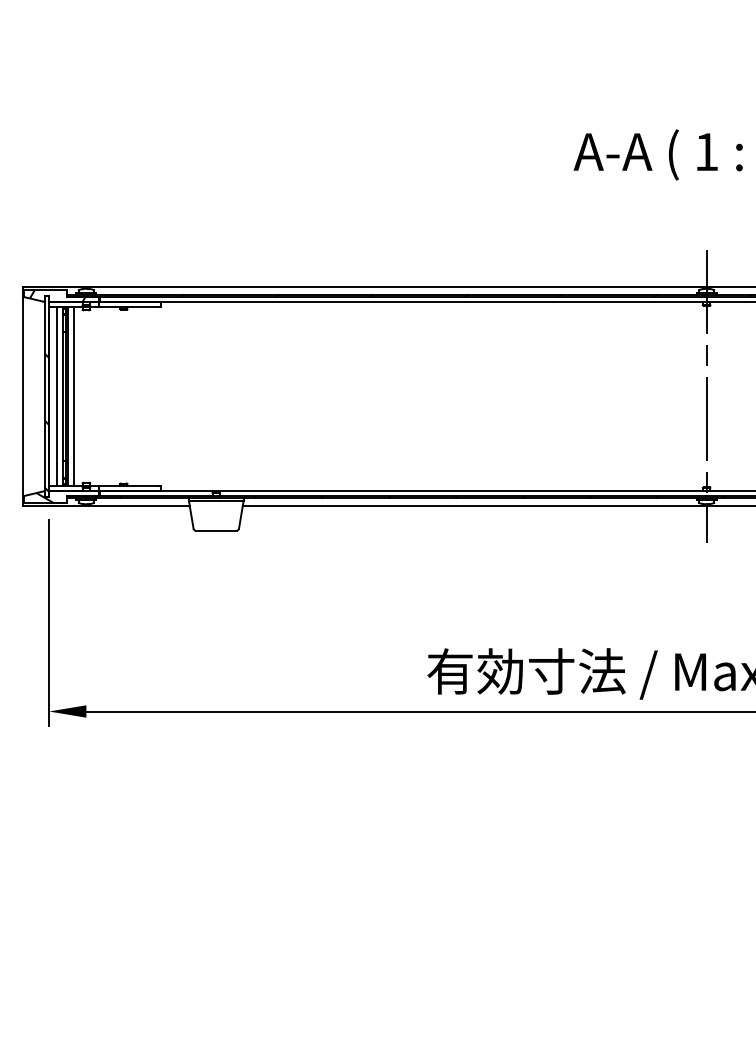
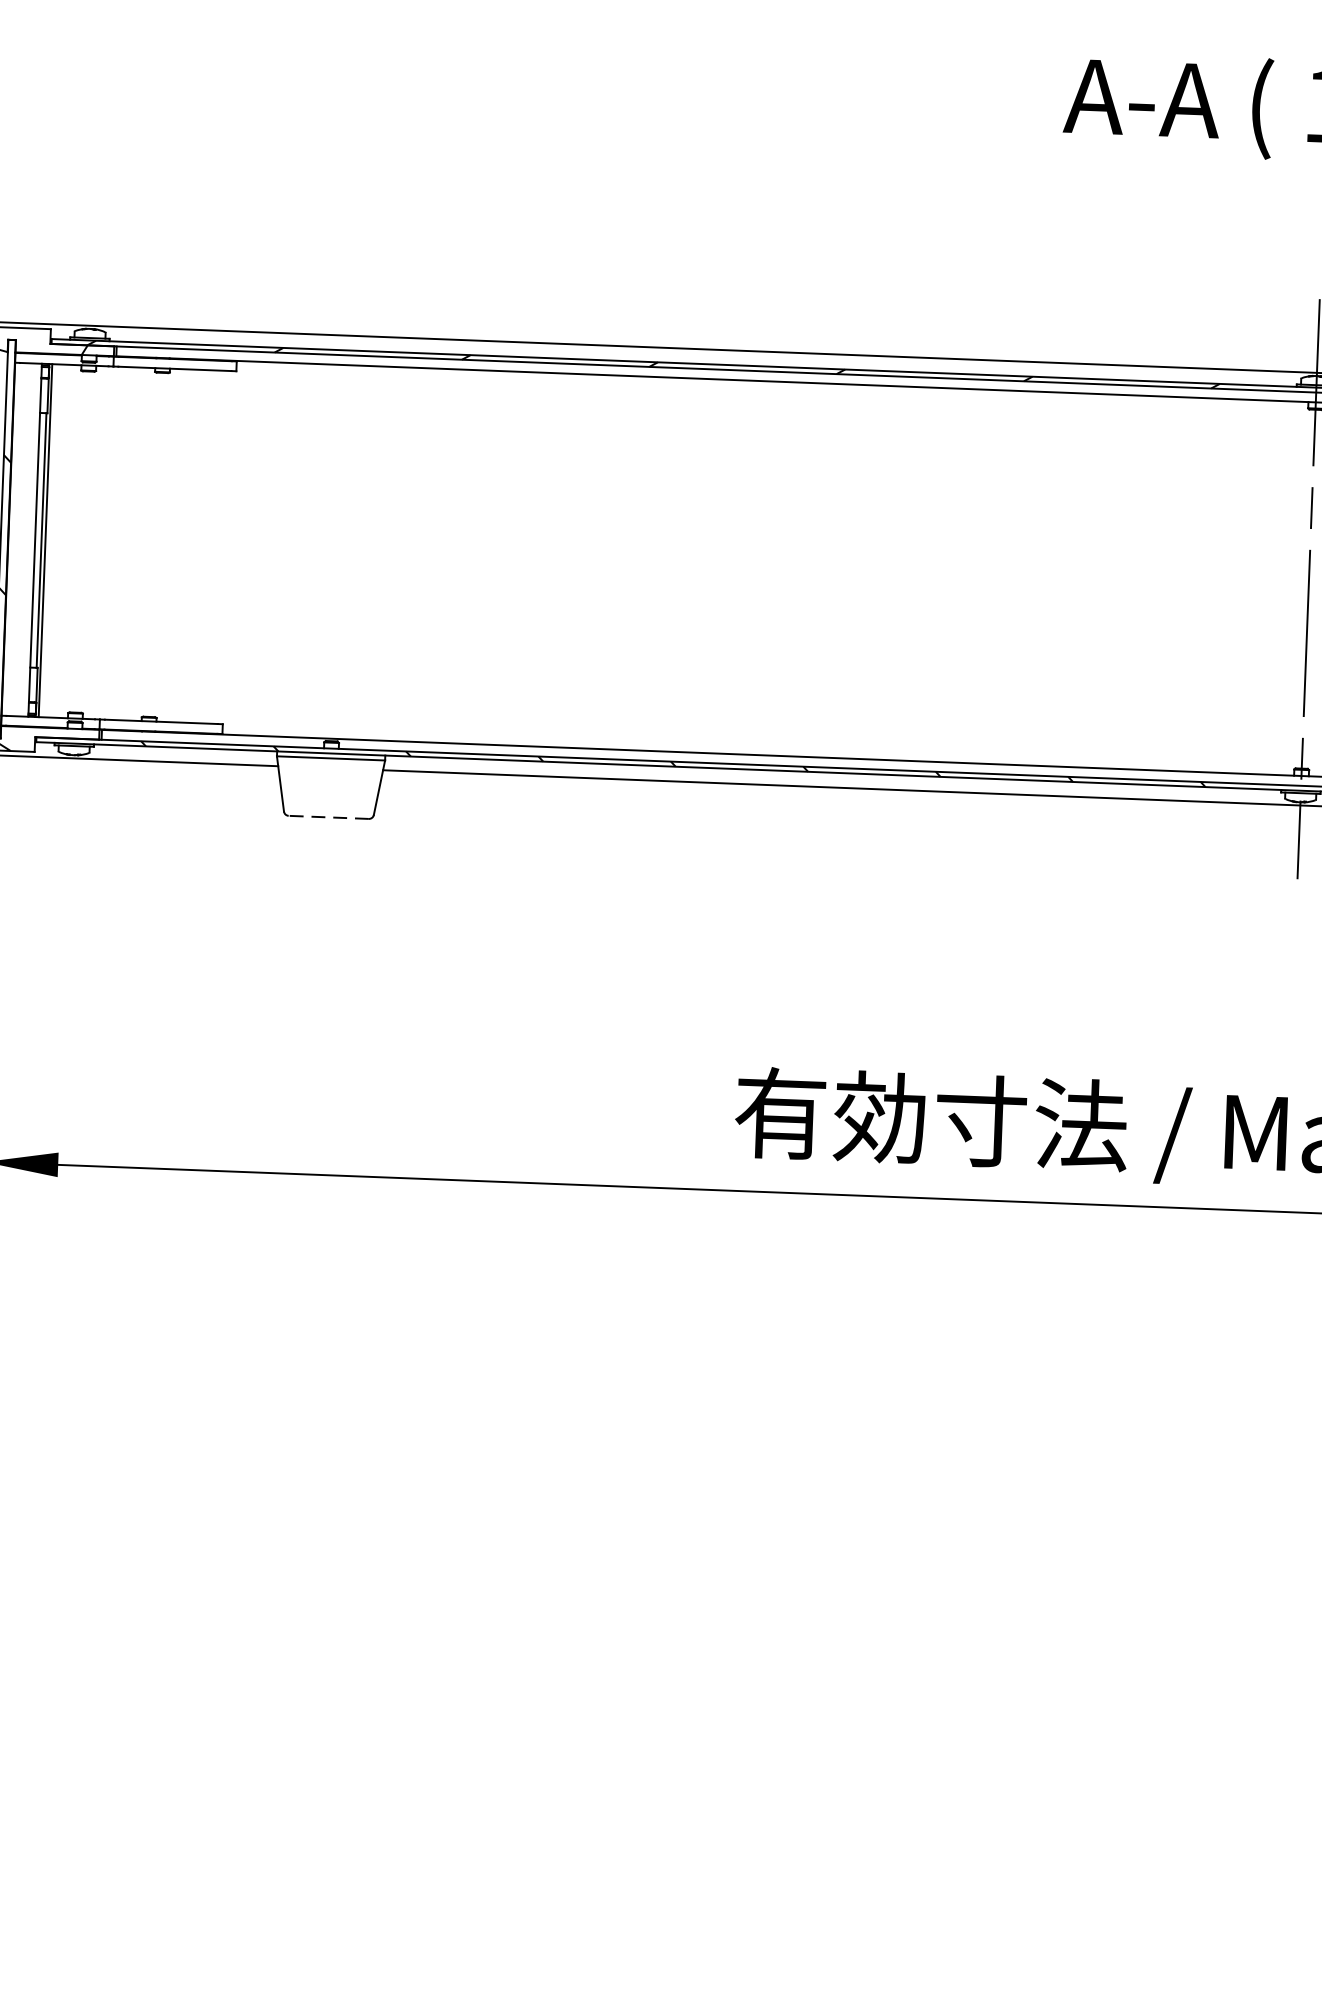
line: (56, 396) -> (22, 539), removed
line: (73, 396) -> (56, 540), removed
line: (215, 530) -> (327, 816), solid -> dashed

